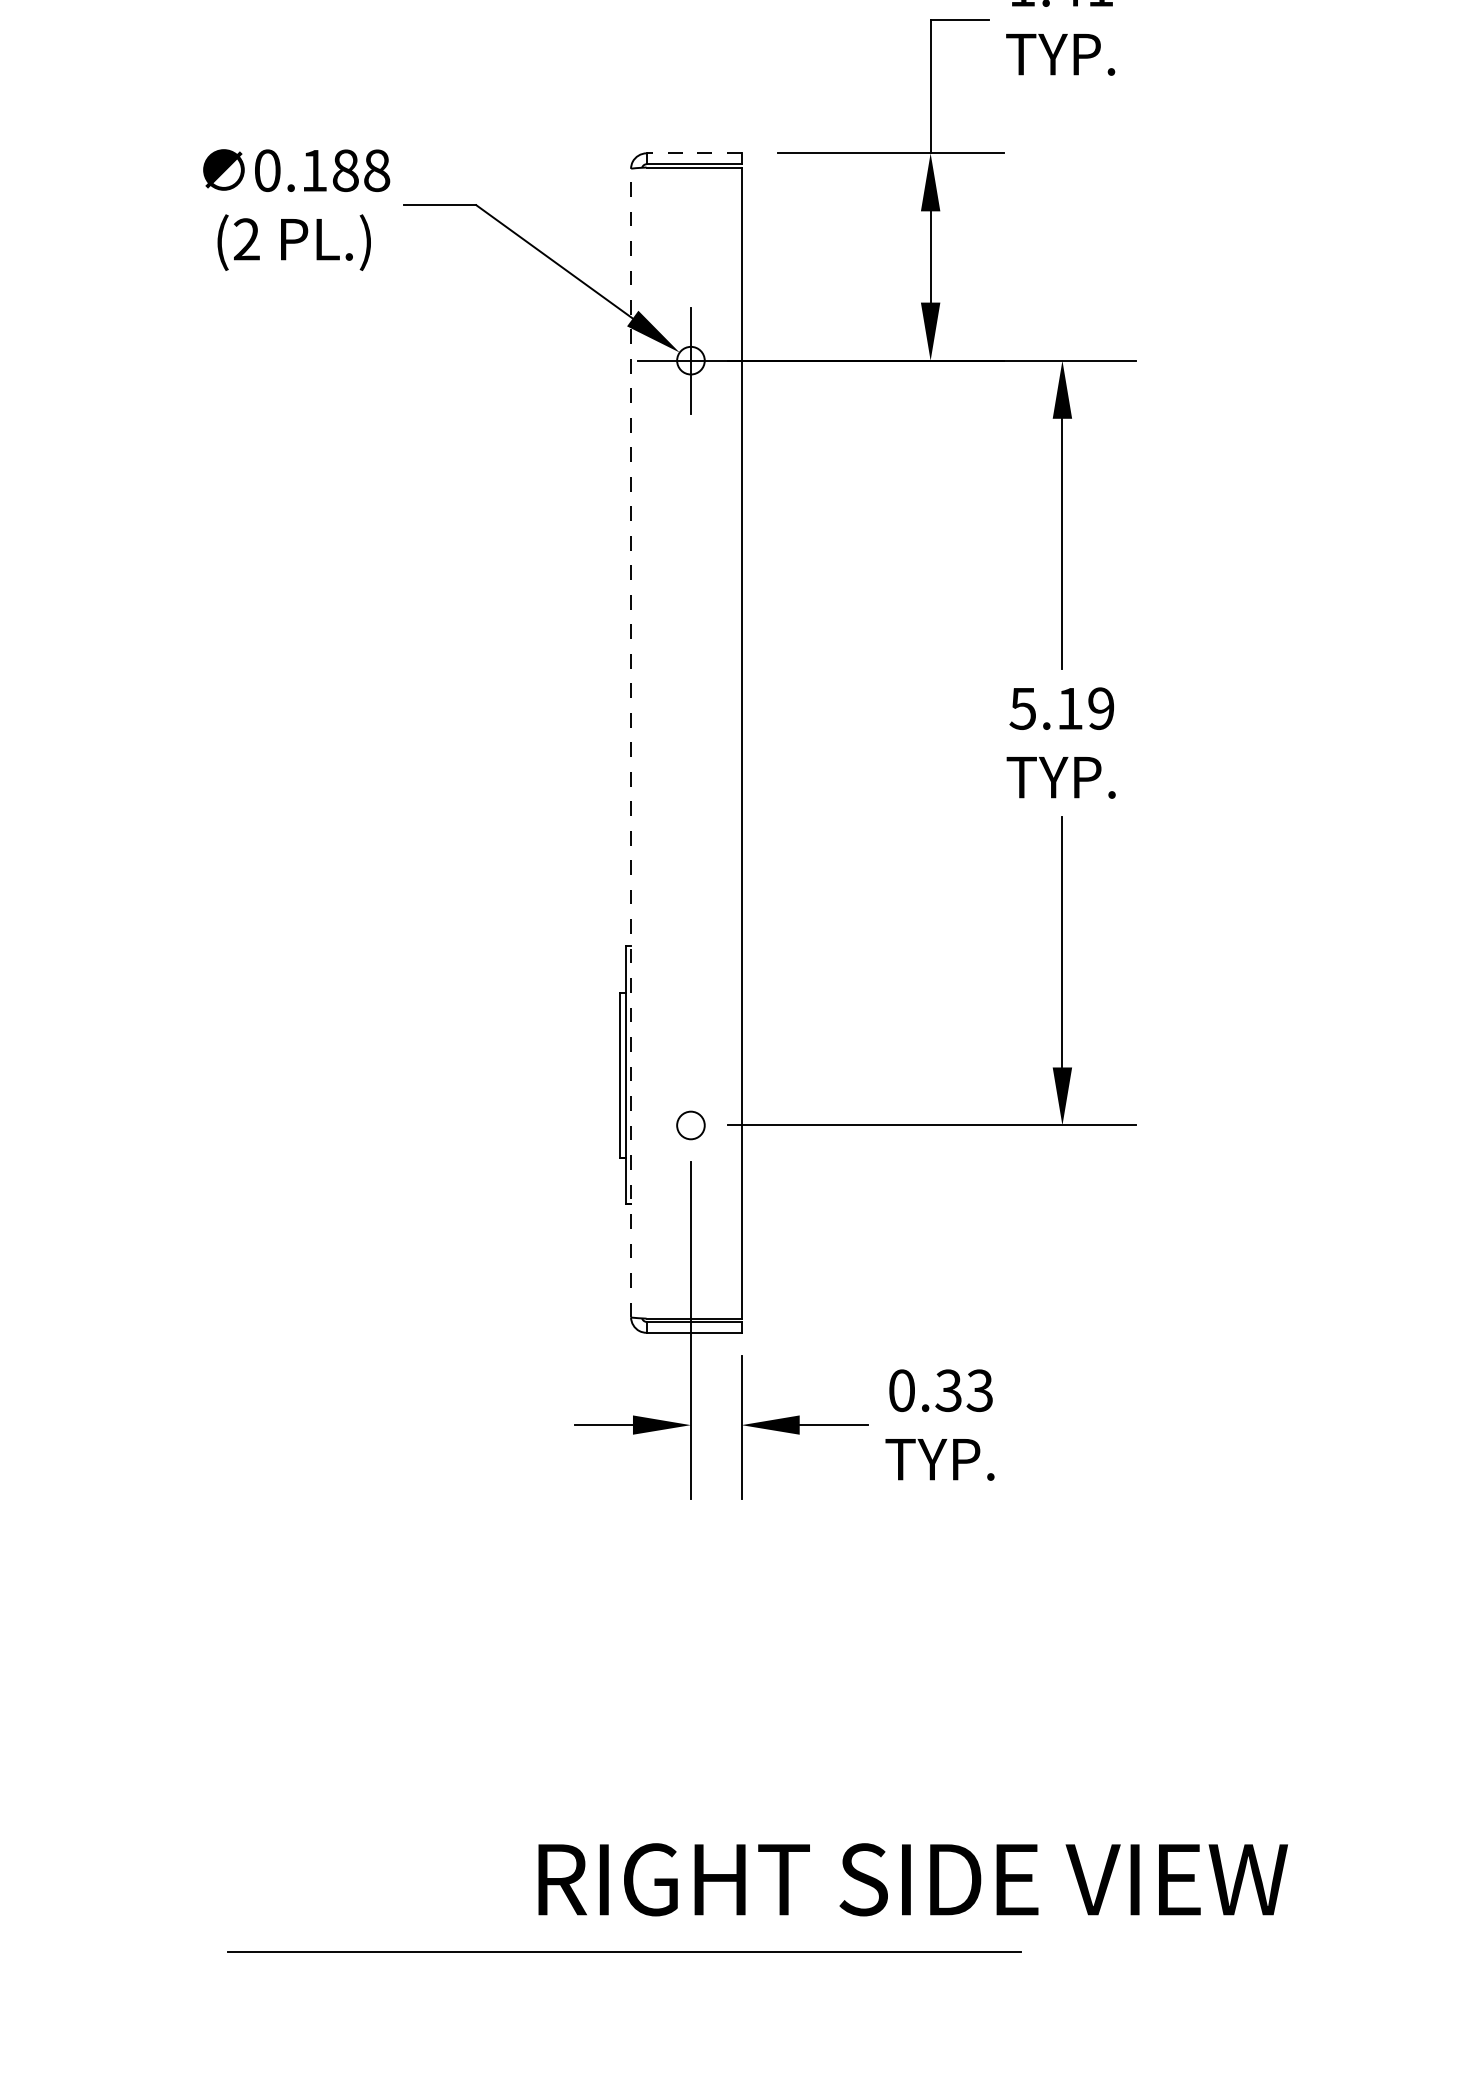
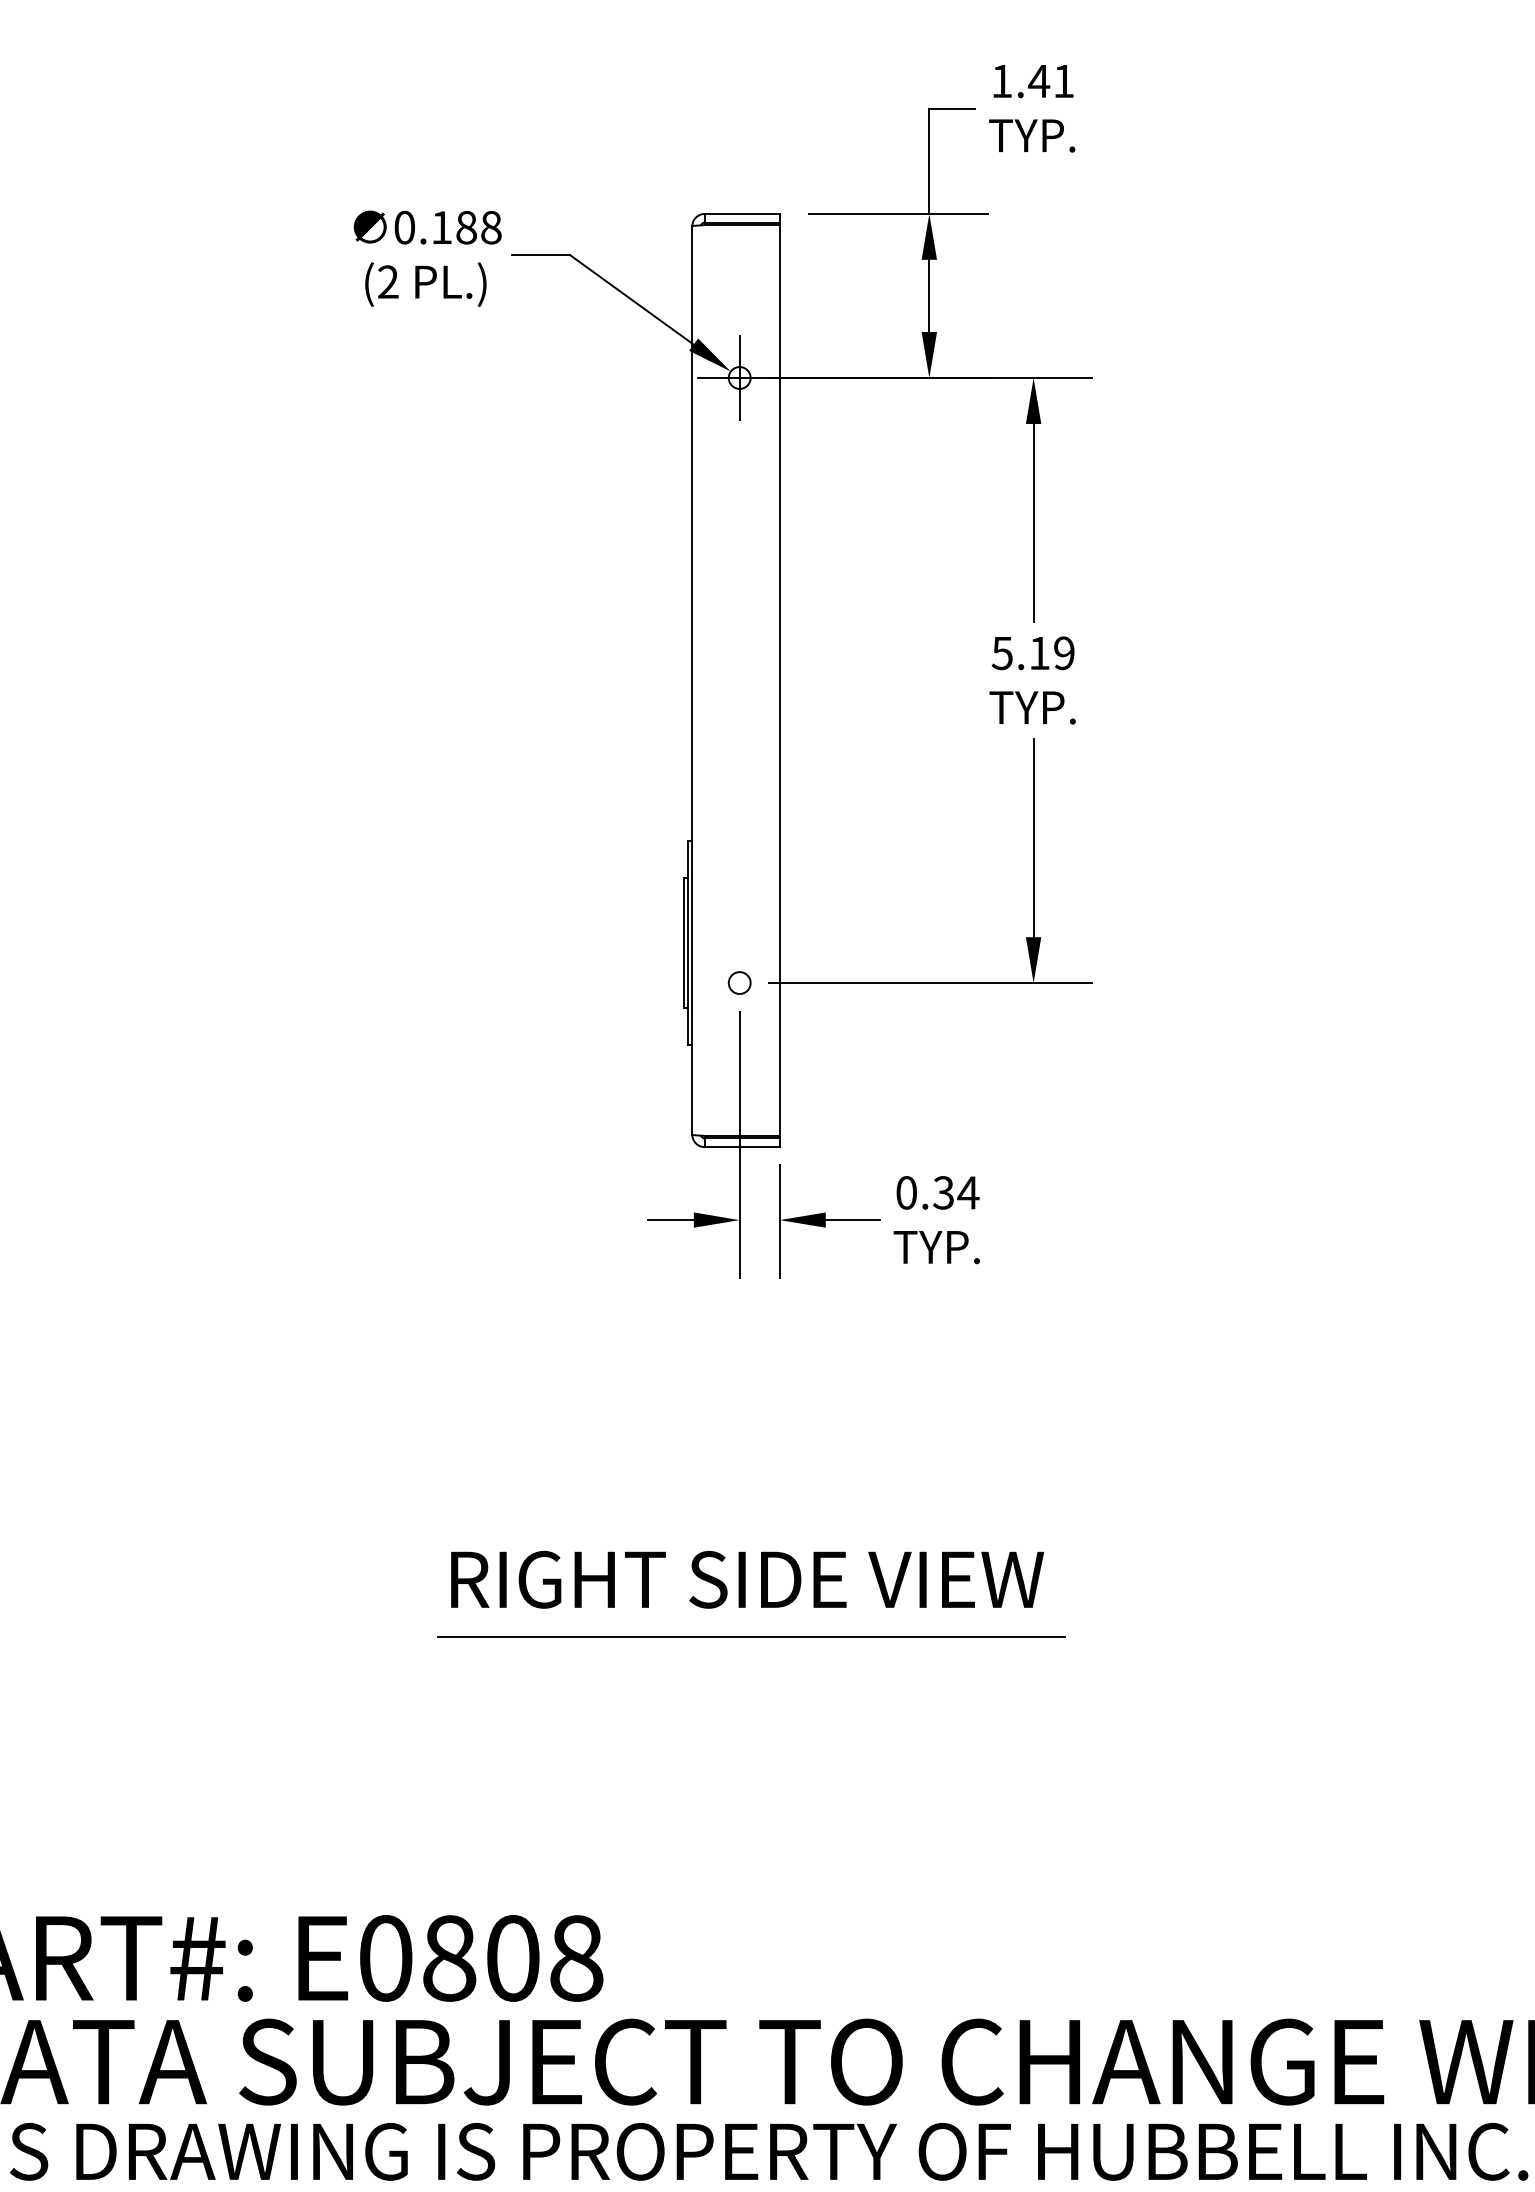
line: (694, 152) -> (742, 213), dashed -> solid
line: (631, 743) -> (692, 680), dashed -> solid
text: (980, 1390) -> (968, 1192), 0.33 -> 0.34
text: (913, 1879) -> (747, 1579), moved
line: (624, 1951) -> (751, 1636), moved

